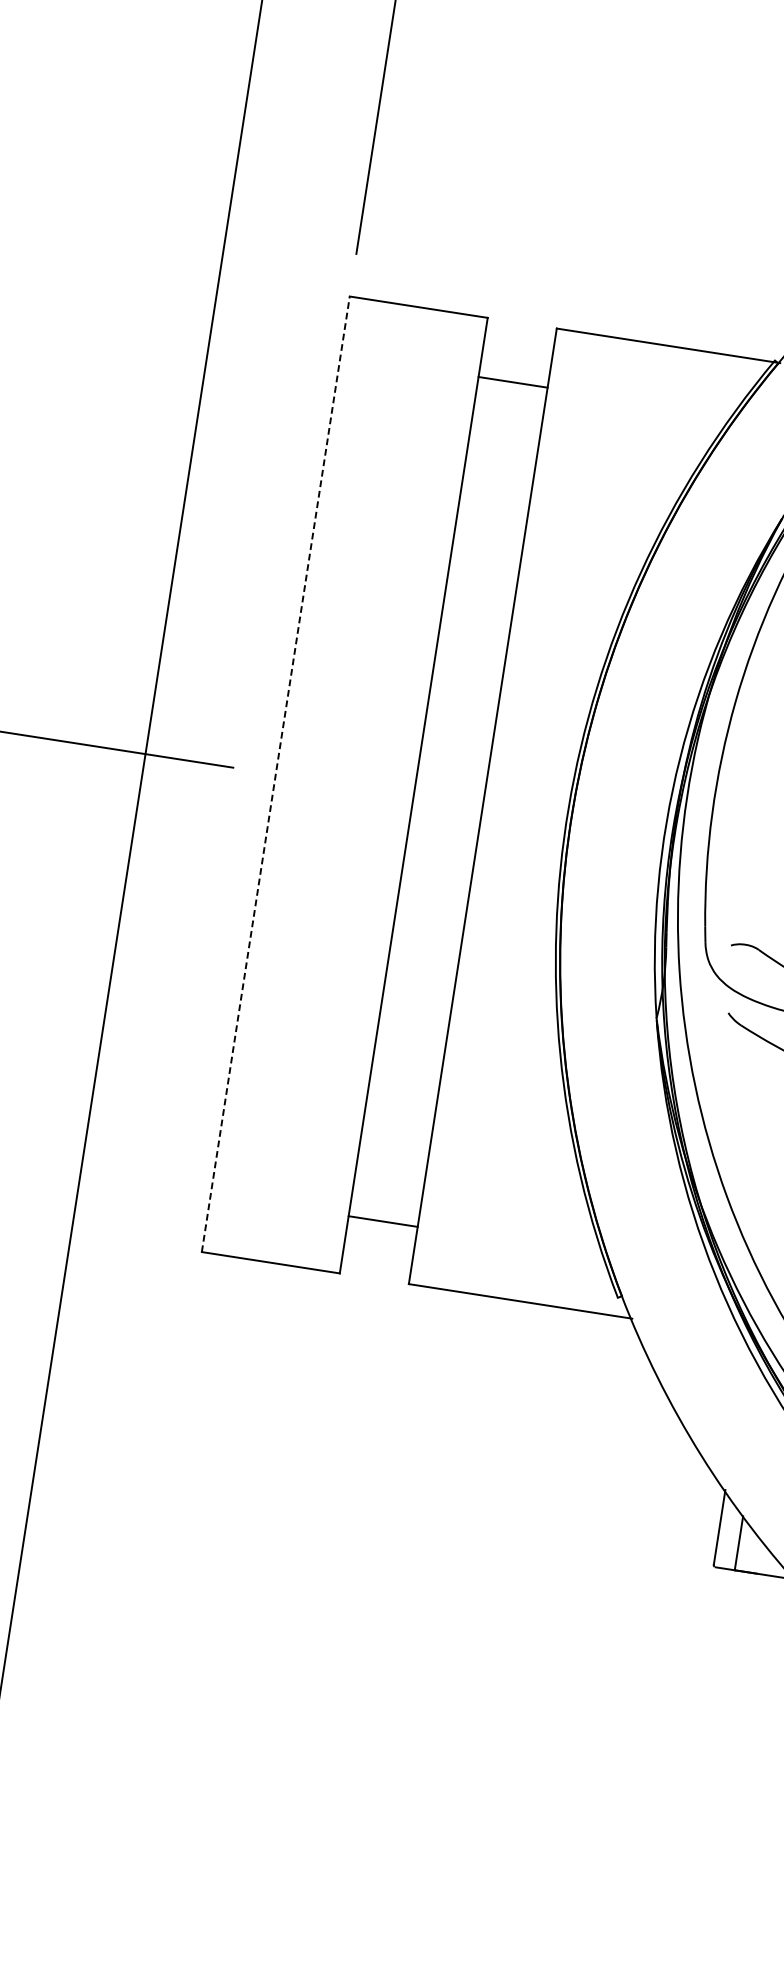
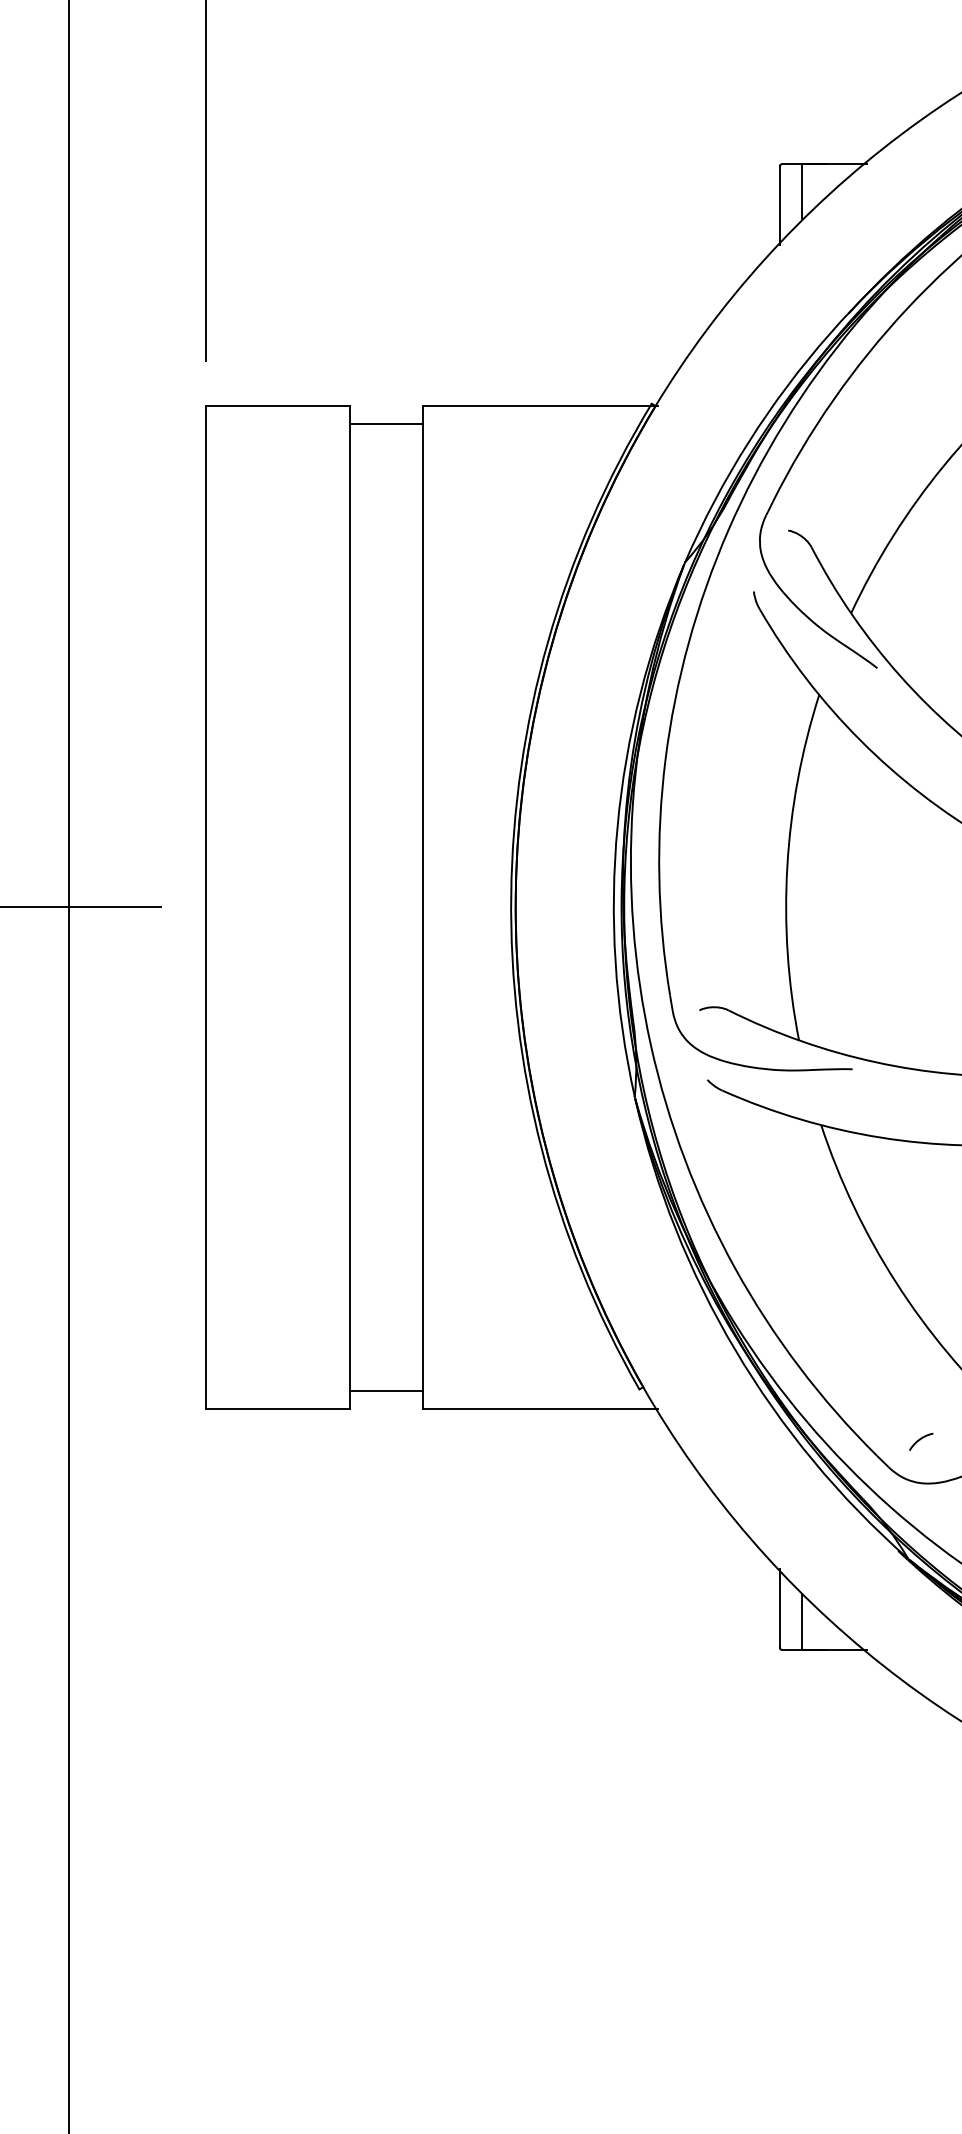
line: (512, 382) -> (386, 423), moved
line: (275, 774) -> (205, 907), dashed -> solid
line: (382, 1221) -> (386, 1390), moved

